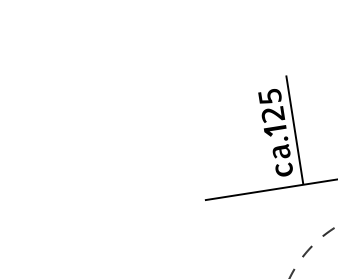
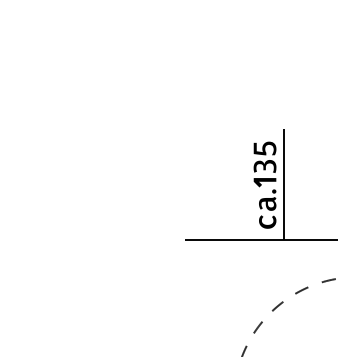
text: (271, 105) -> (264, 156), ca.125 -> ca.135

